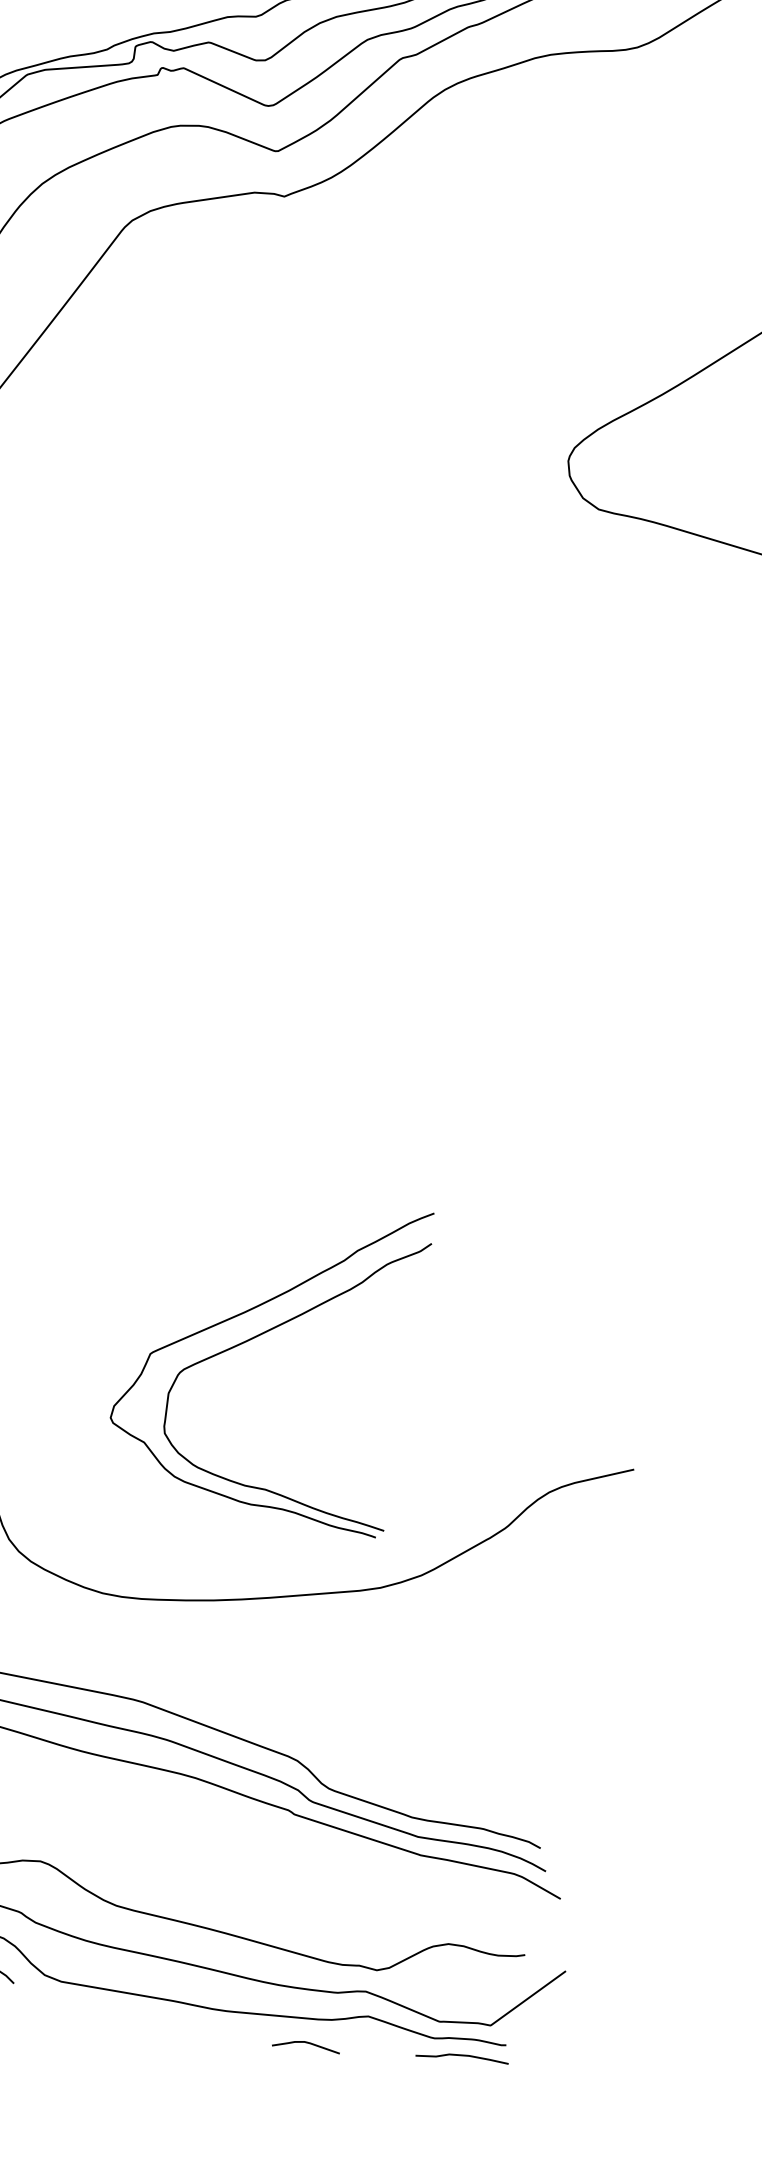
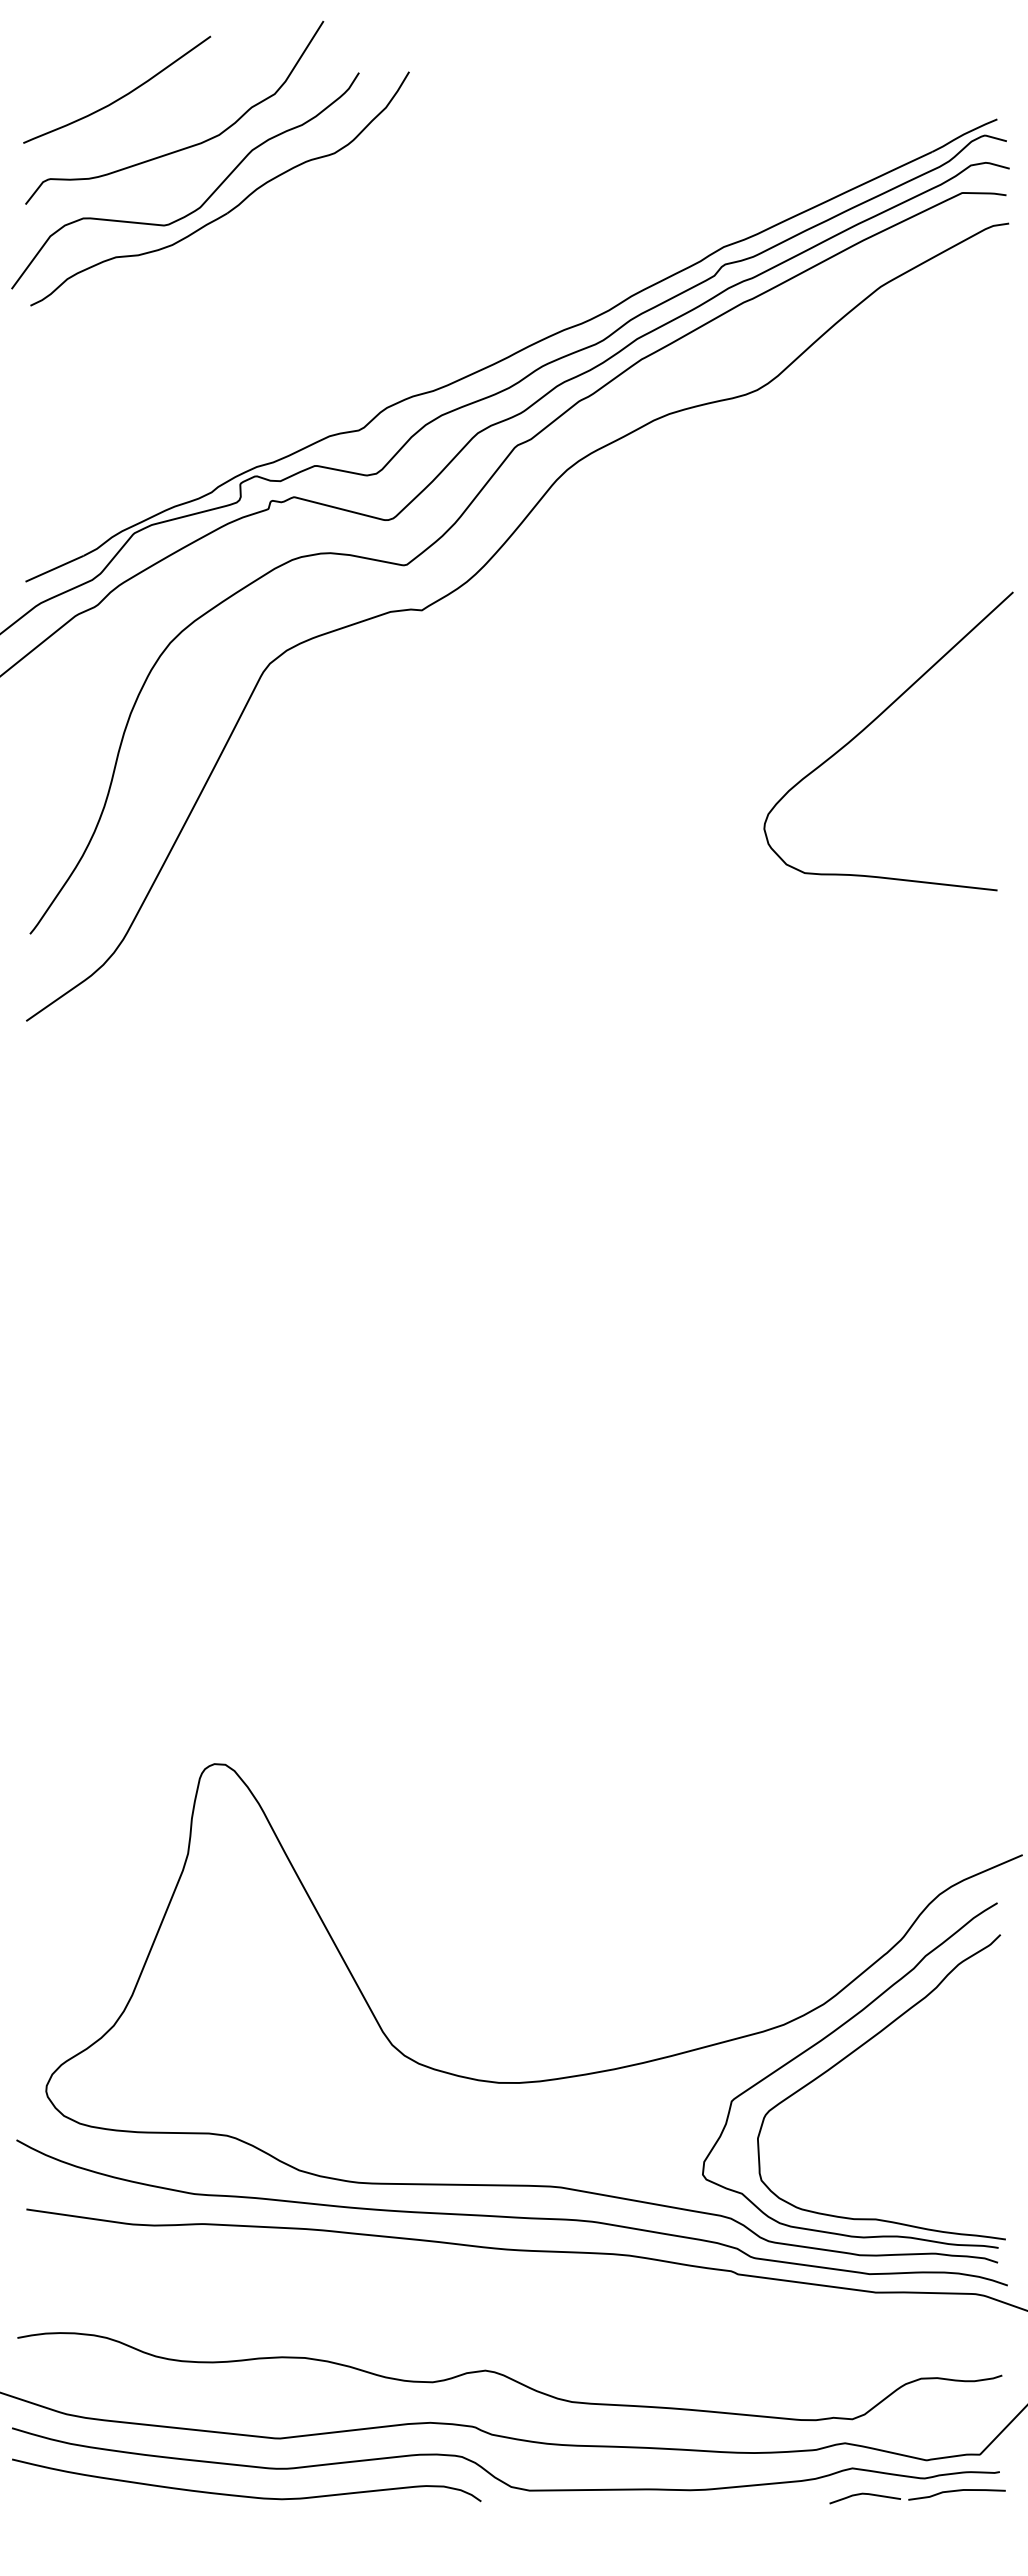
part: (262, 1334) -> (843, 2060), moved
curve: (306, 2043) -> (864, 2494), moved

